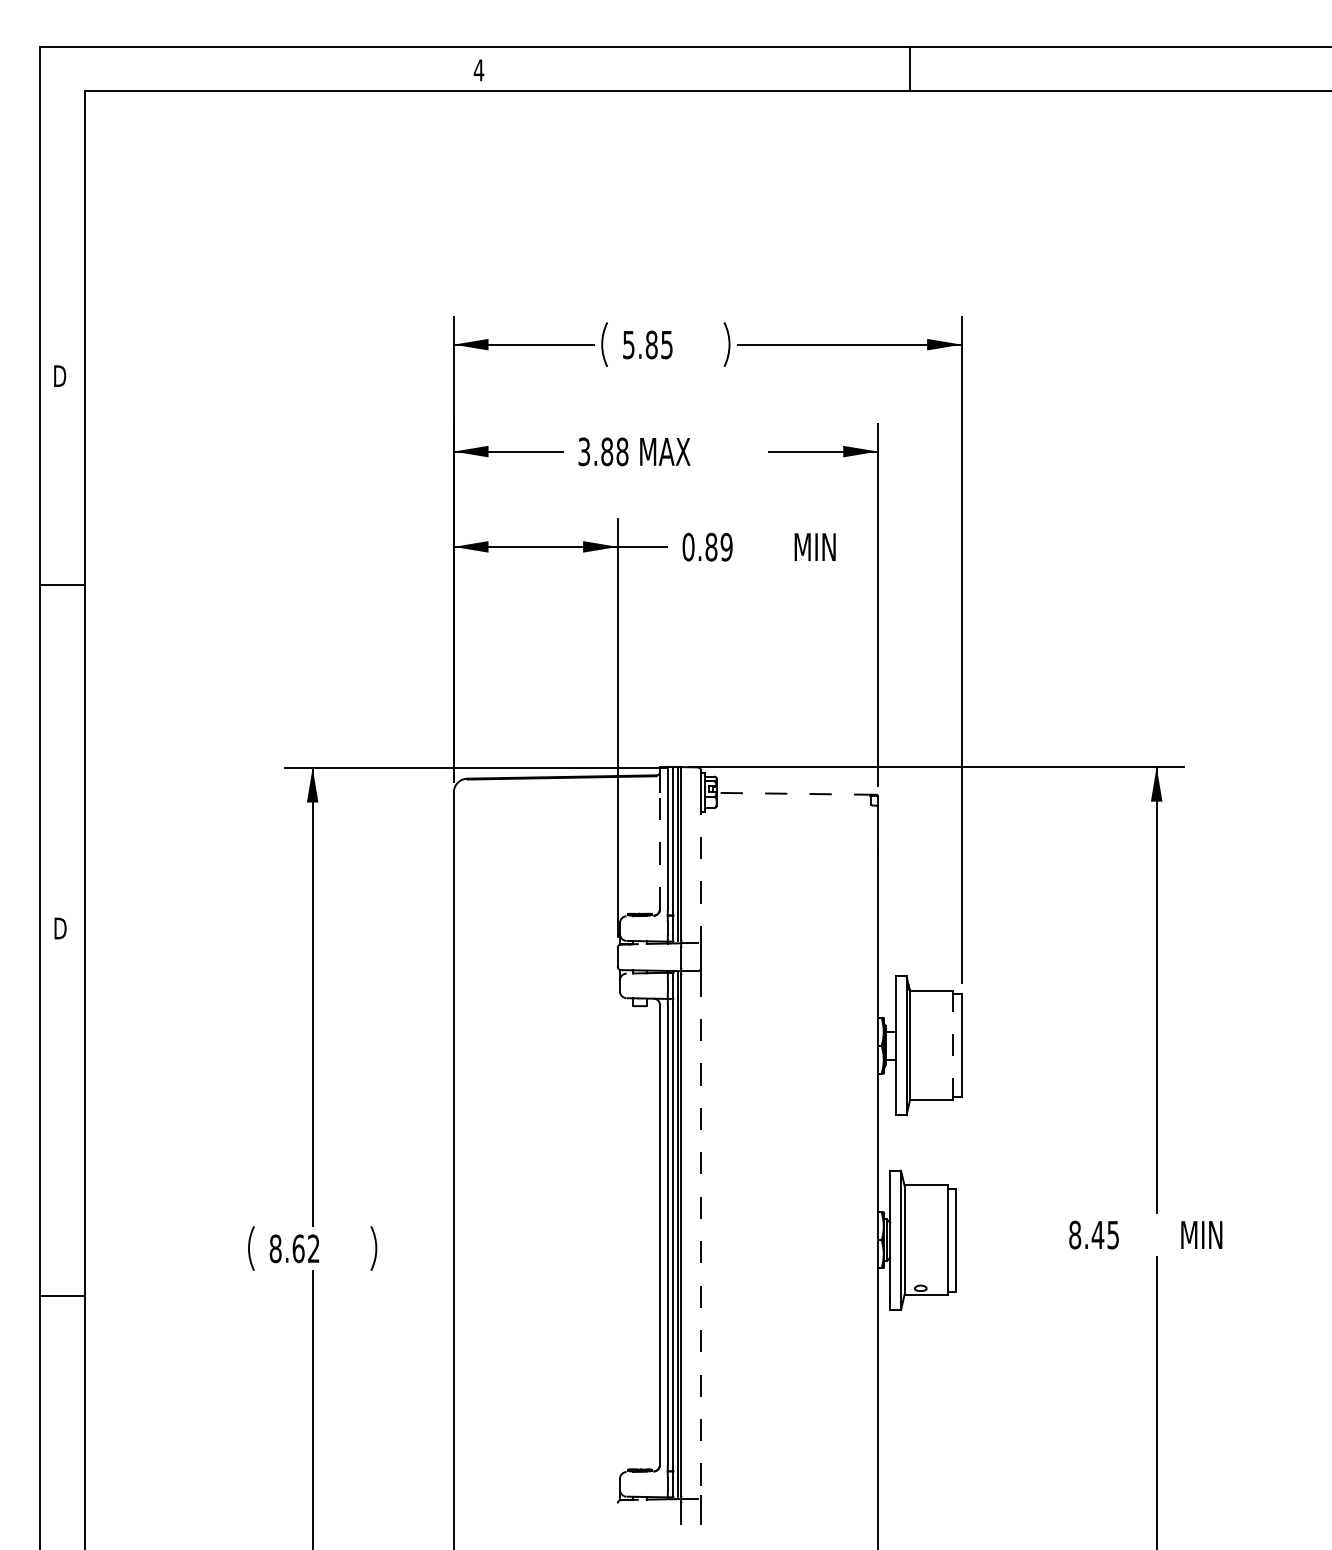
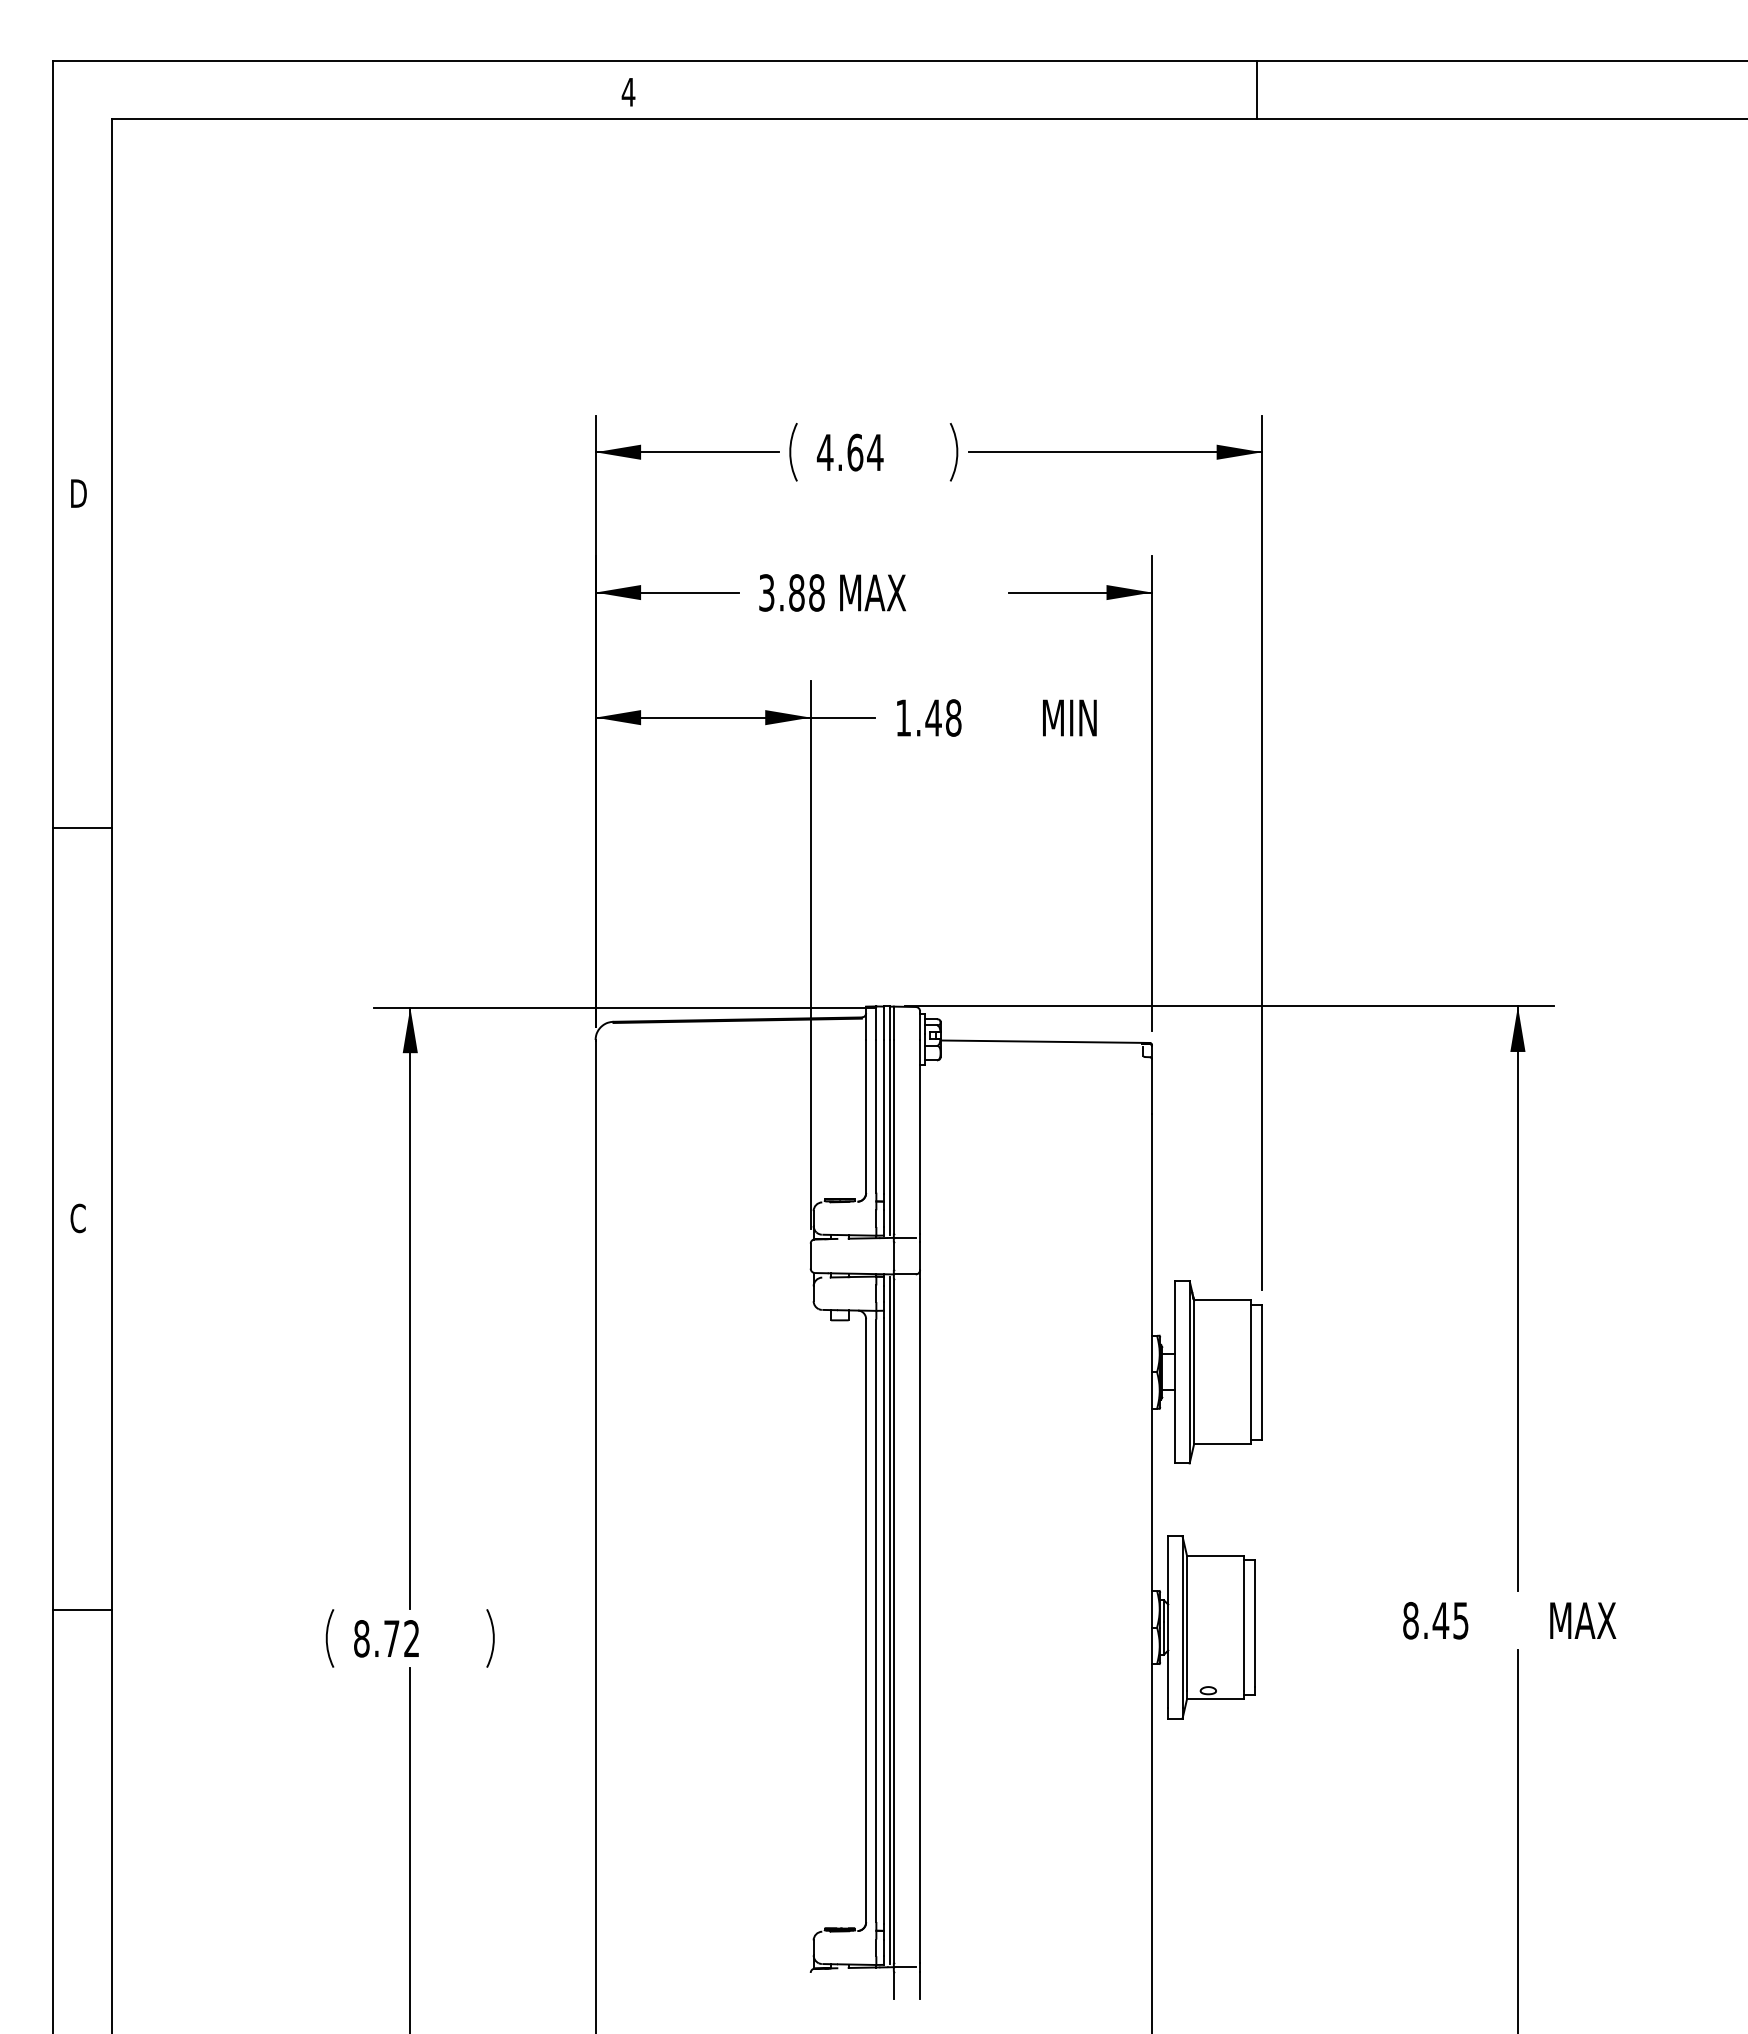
line: (910, 69) -> (1257, 90), moved
text: (647, 344) -> (849, 452), 5.85 -> 4.64
text: (707, 546) -> (928, 717), 0.89 -> 1.48
line: (62, 584) -> (81, 828), moved
line: (796, 793) -> (1045, 1041), dashed -> solid
line: (660, 850) -> (866, 1116), dashed -> solid
line: (701, 866) -> (920, 1136), dashed -> solid
text: (59, 928) -> (78, 1218), D -> C
line: (952, 1045) -> (1250, 1372), dashed -> solid
text: (1215, 1234) -> (1595, 1620), MIN -> MAX
line: (701, 1235) -> (920, 1621), dashed -> solid
text: (298, 1248) -> (391, 1638), 8.62 -> 8.72
line: (62, 1295) -> (81, 1610), moved

